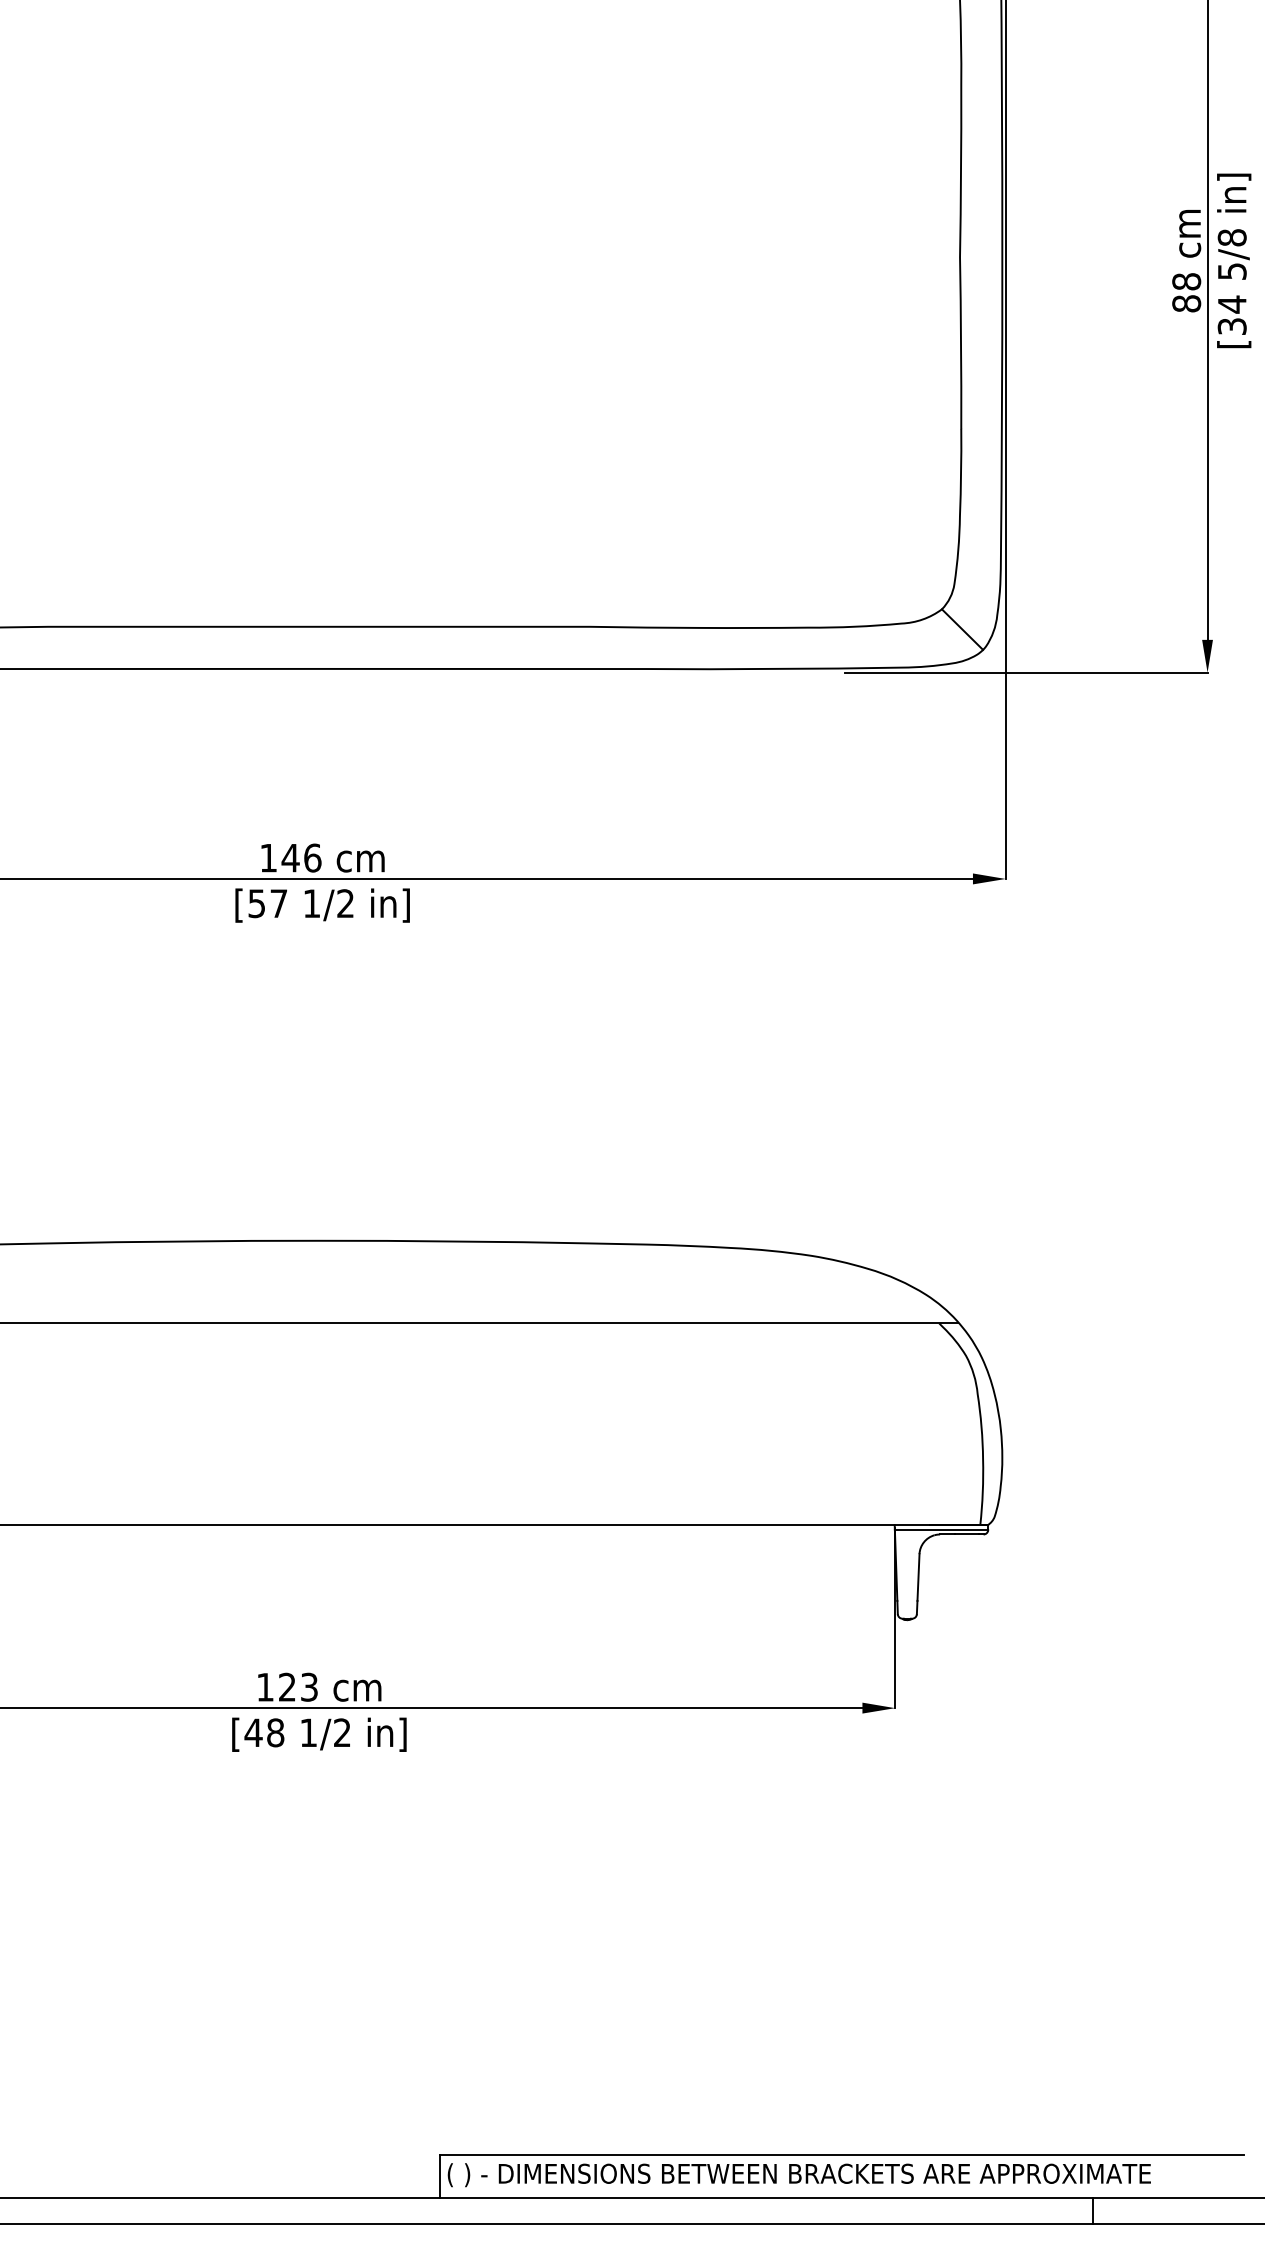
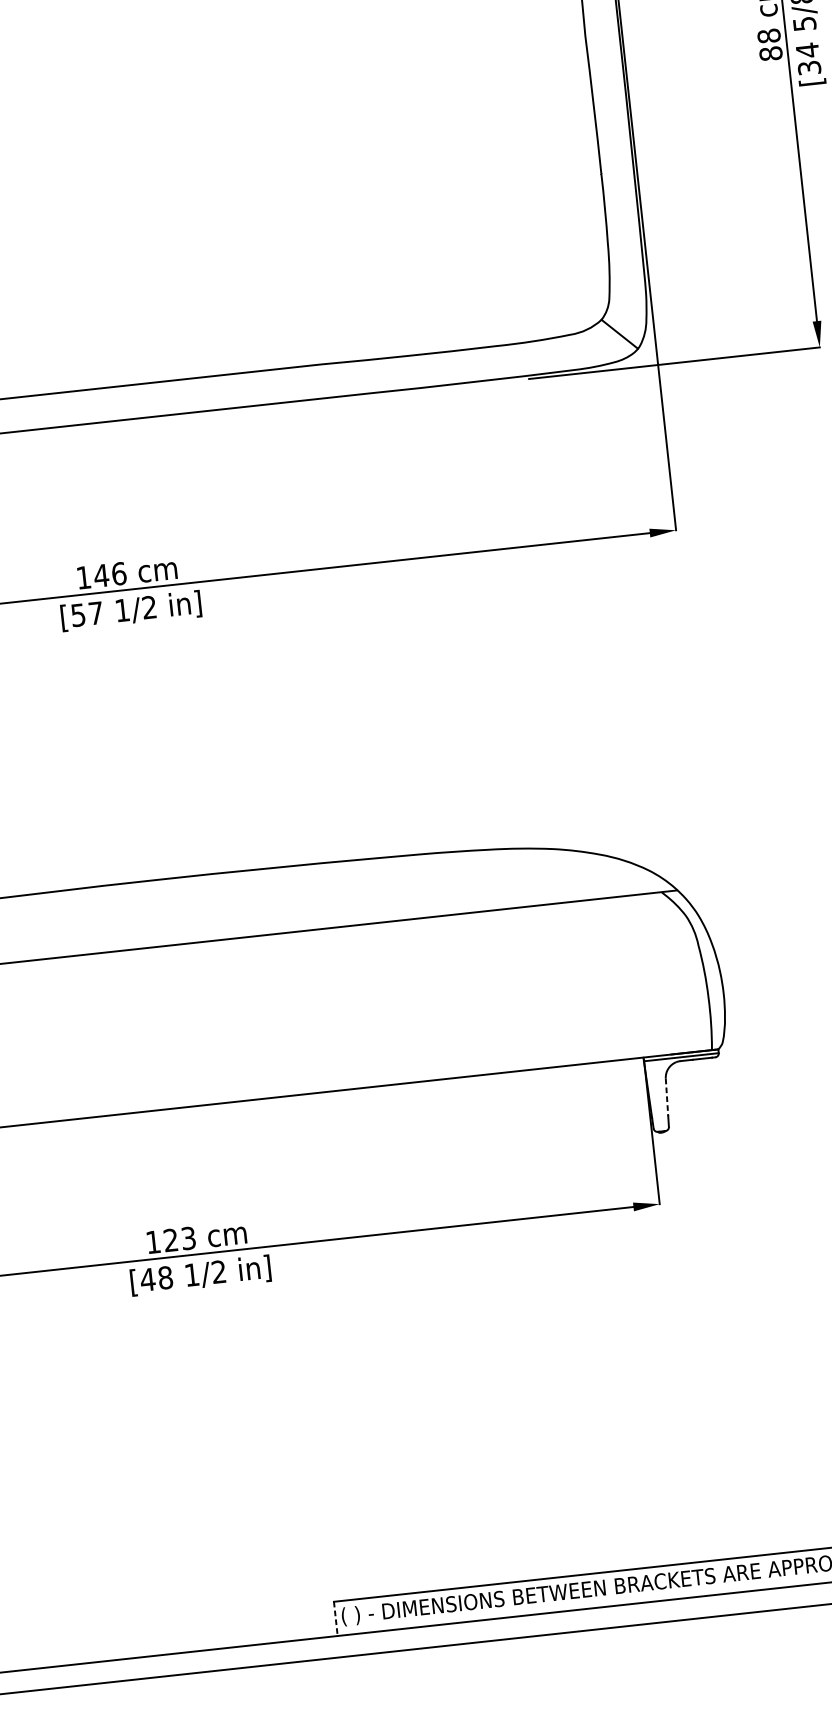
line: (918, 1578) -> (667, 1098), solid -> dashed
line: (440, 2176) -> (336, 1618), solid -> dashed

